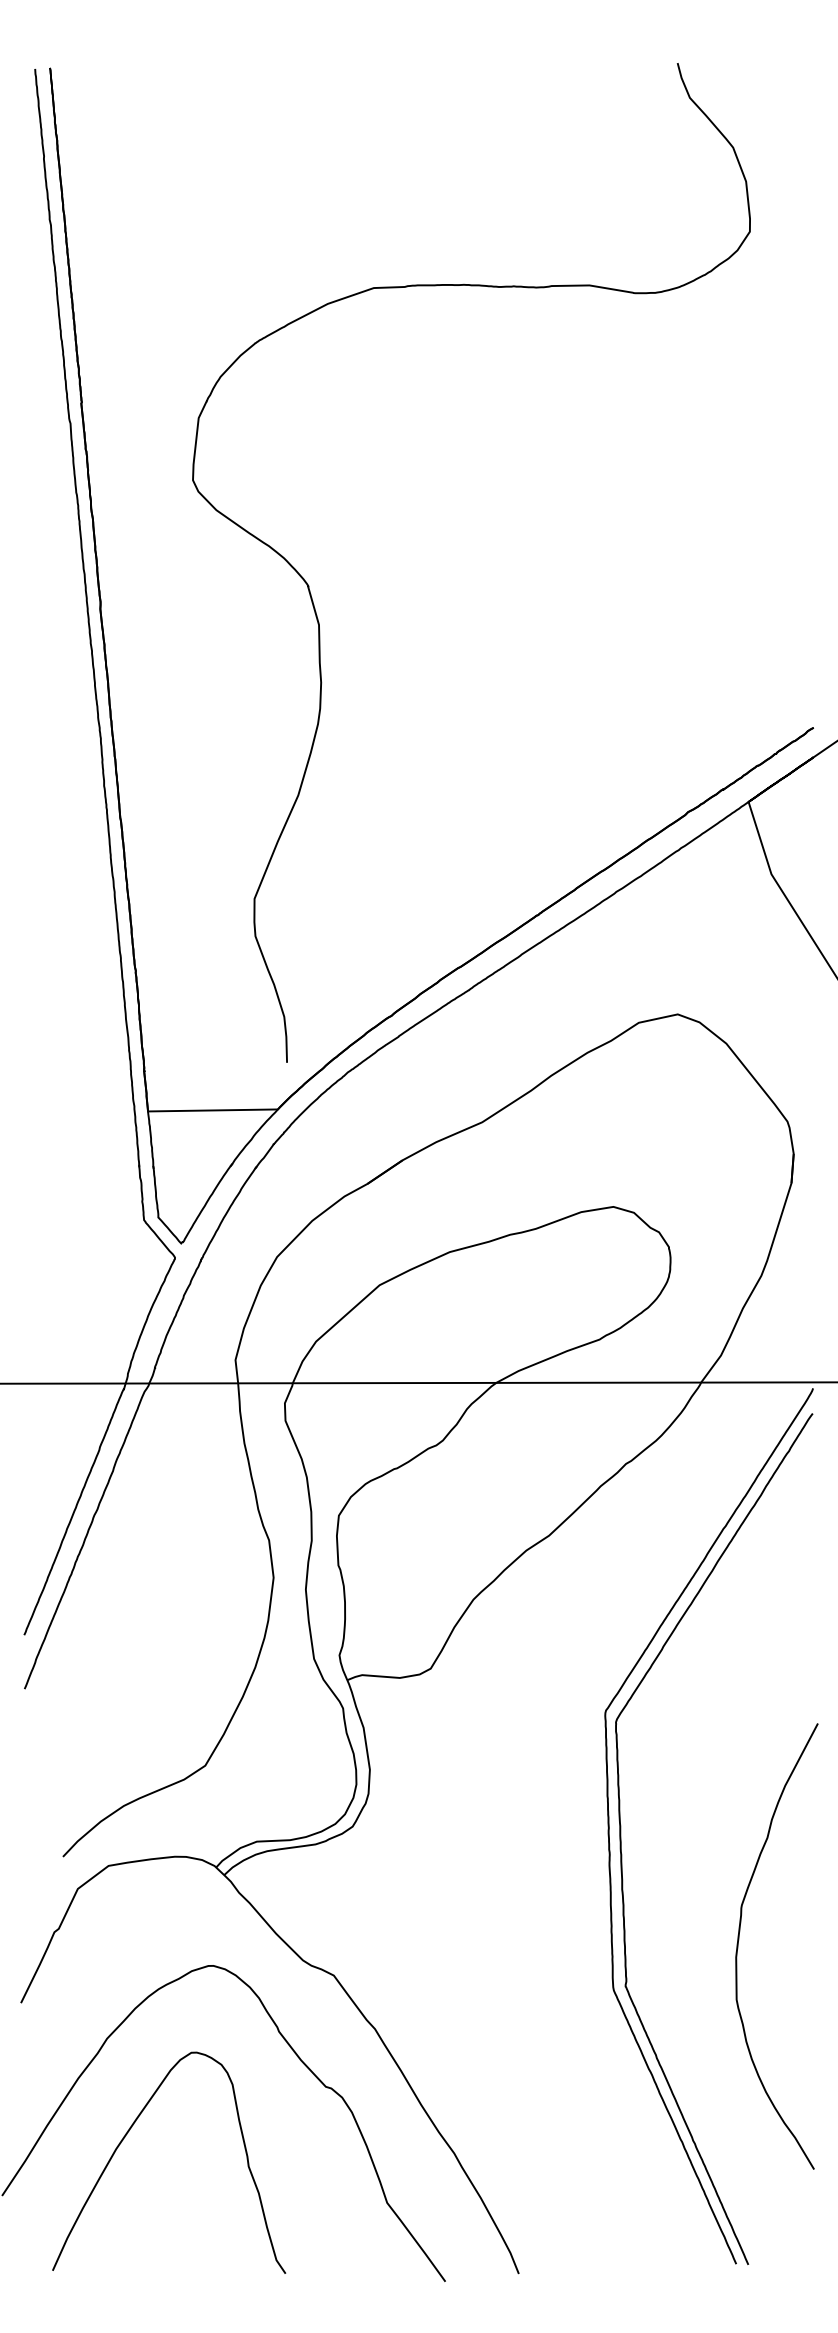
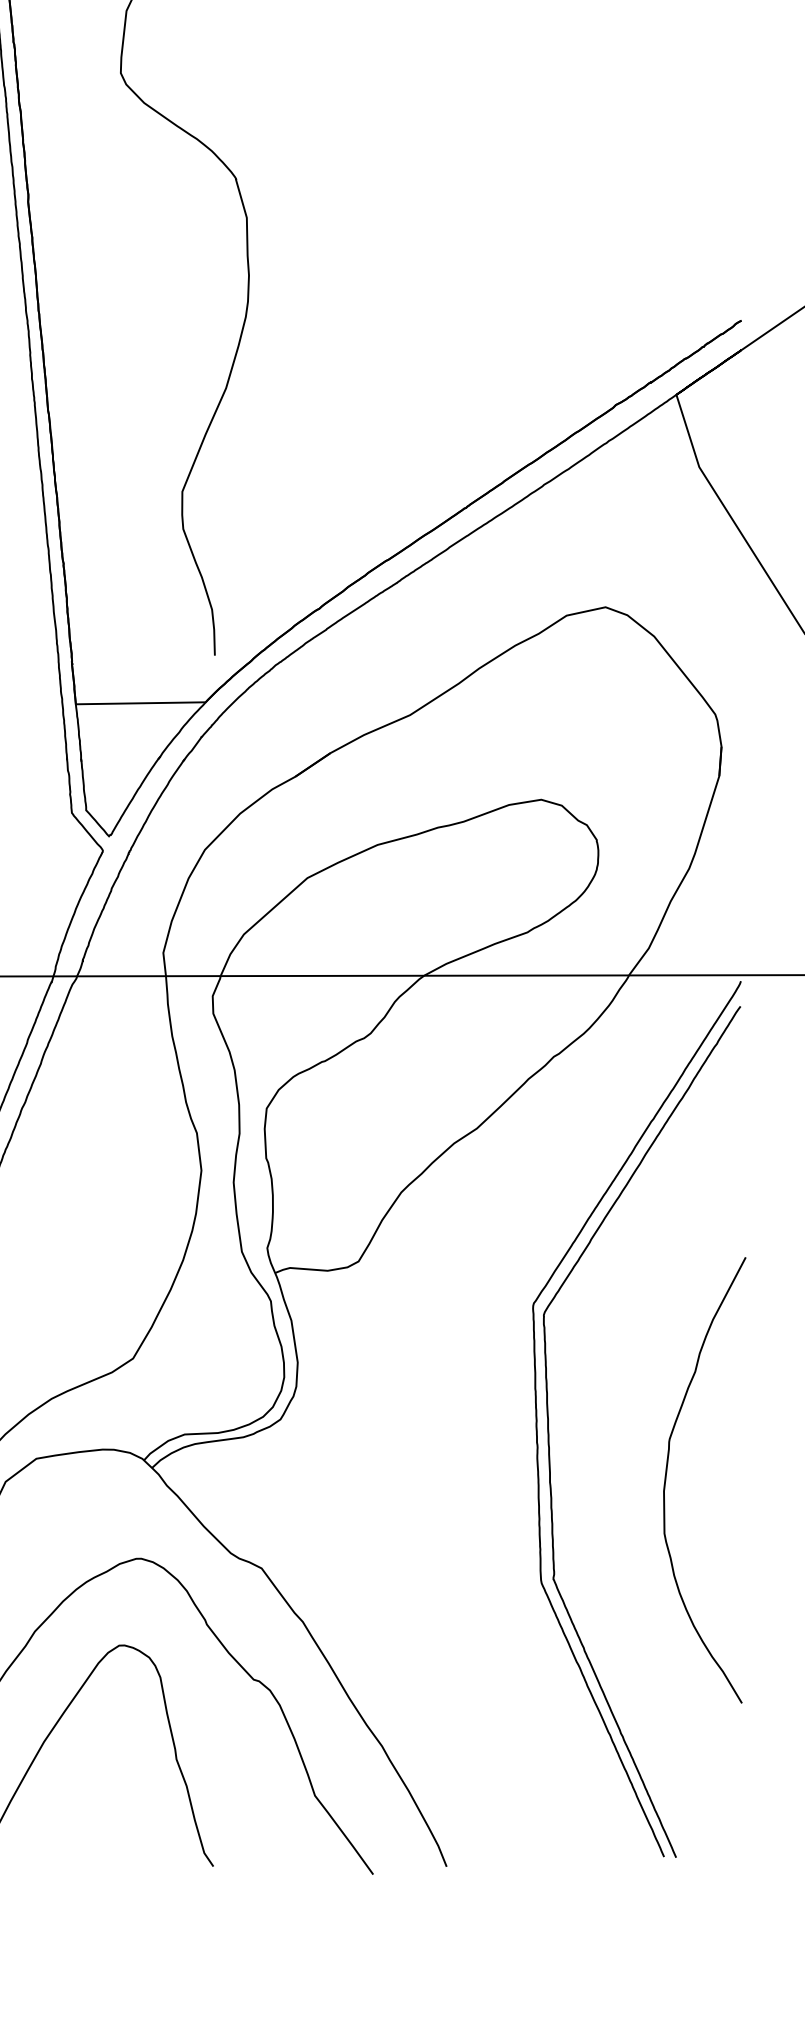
curve: (739, 1940) -> (667, 1474), moved

